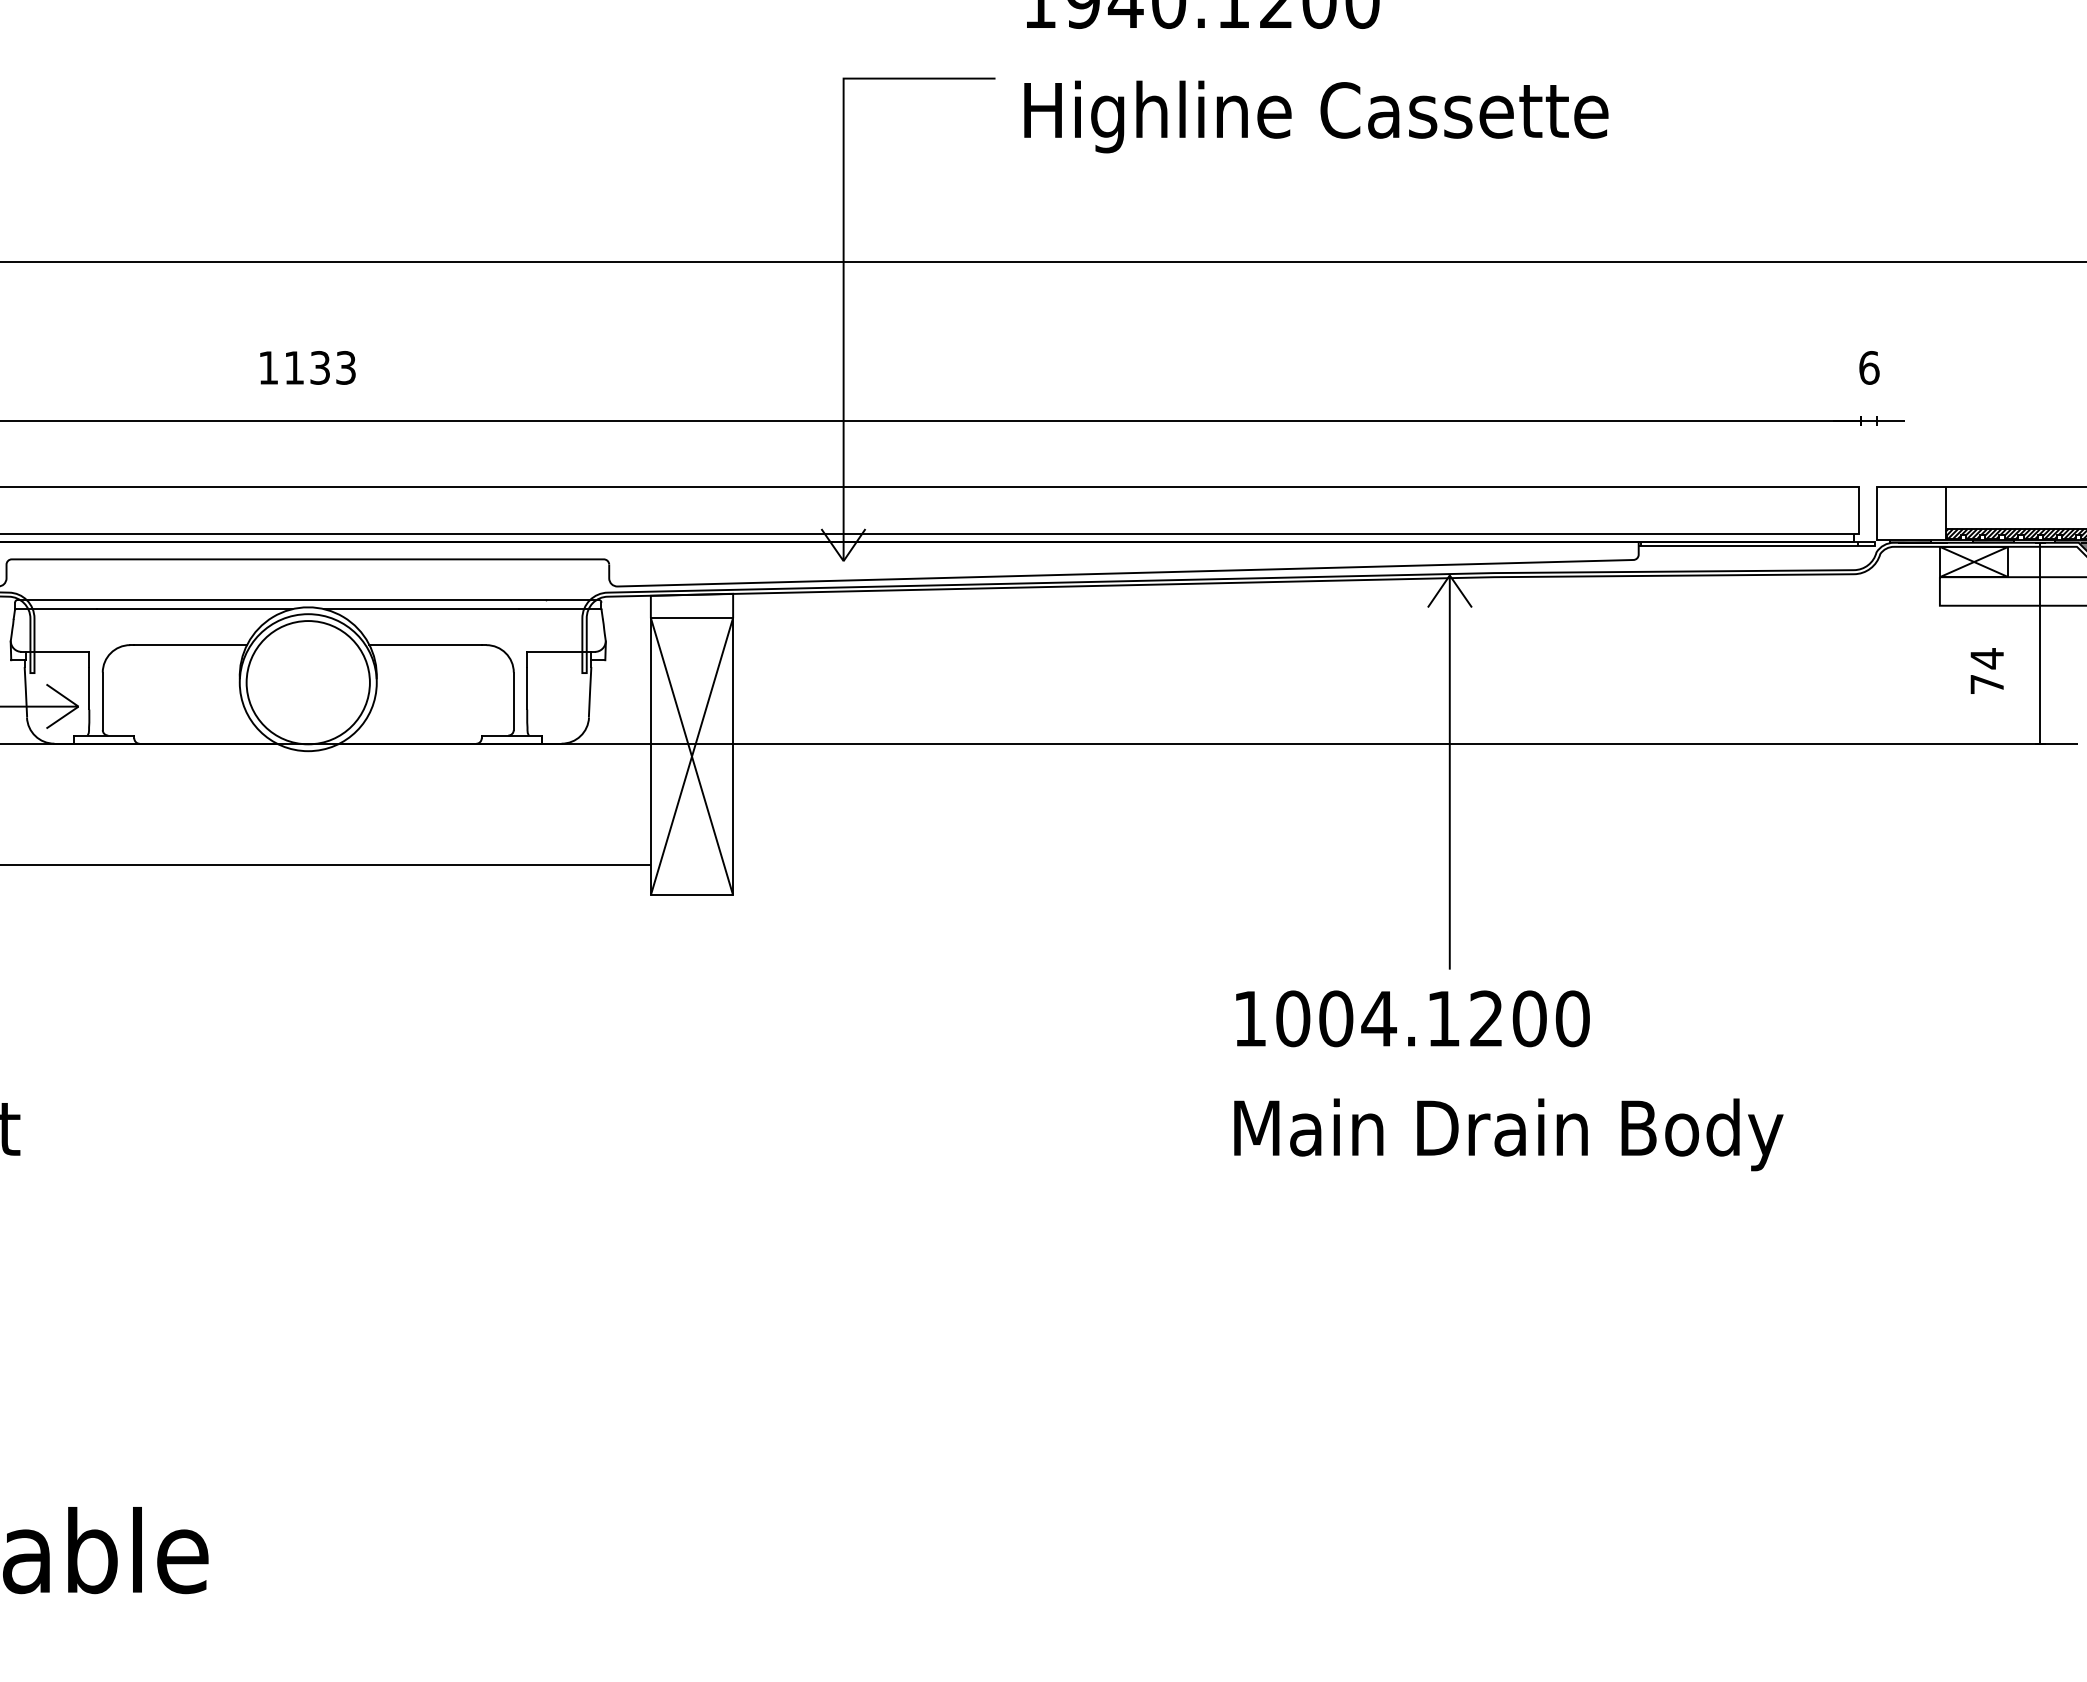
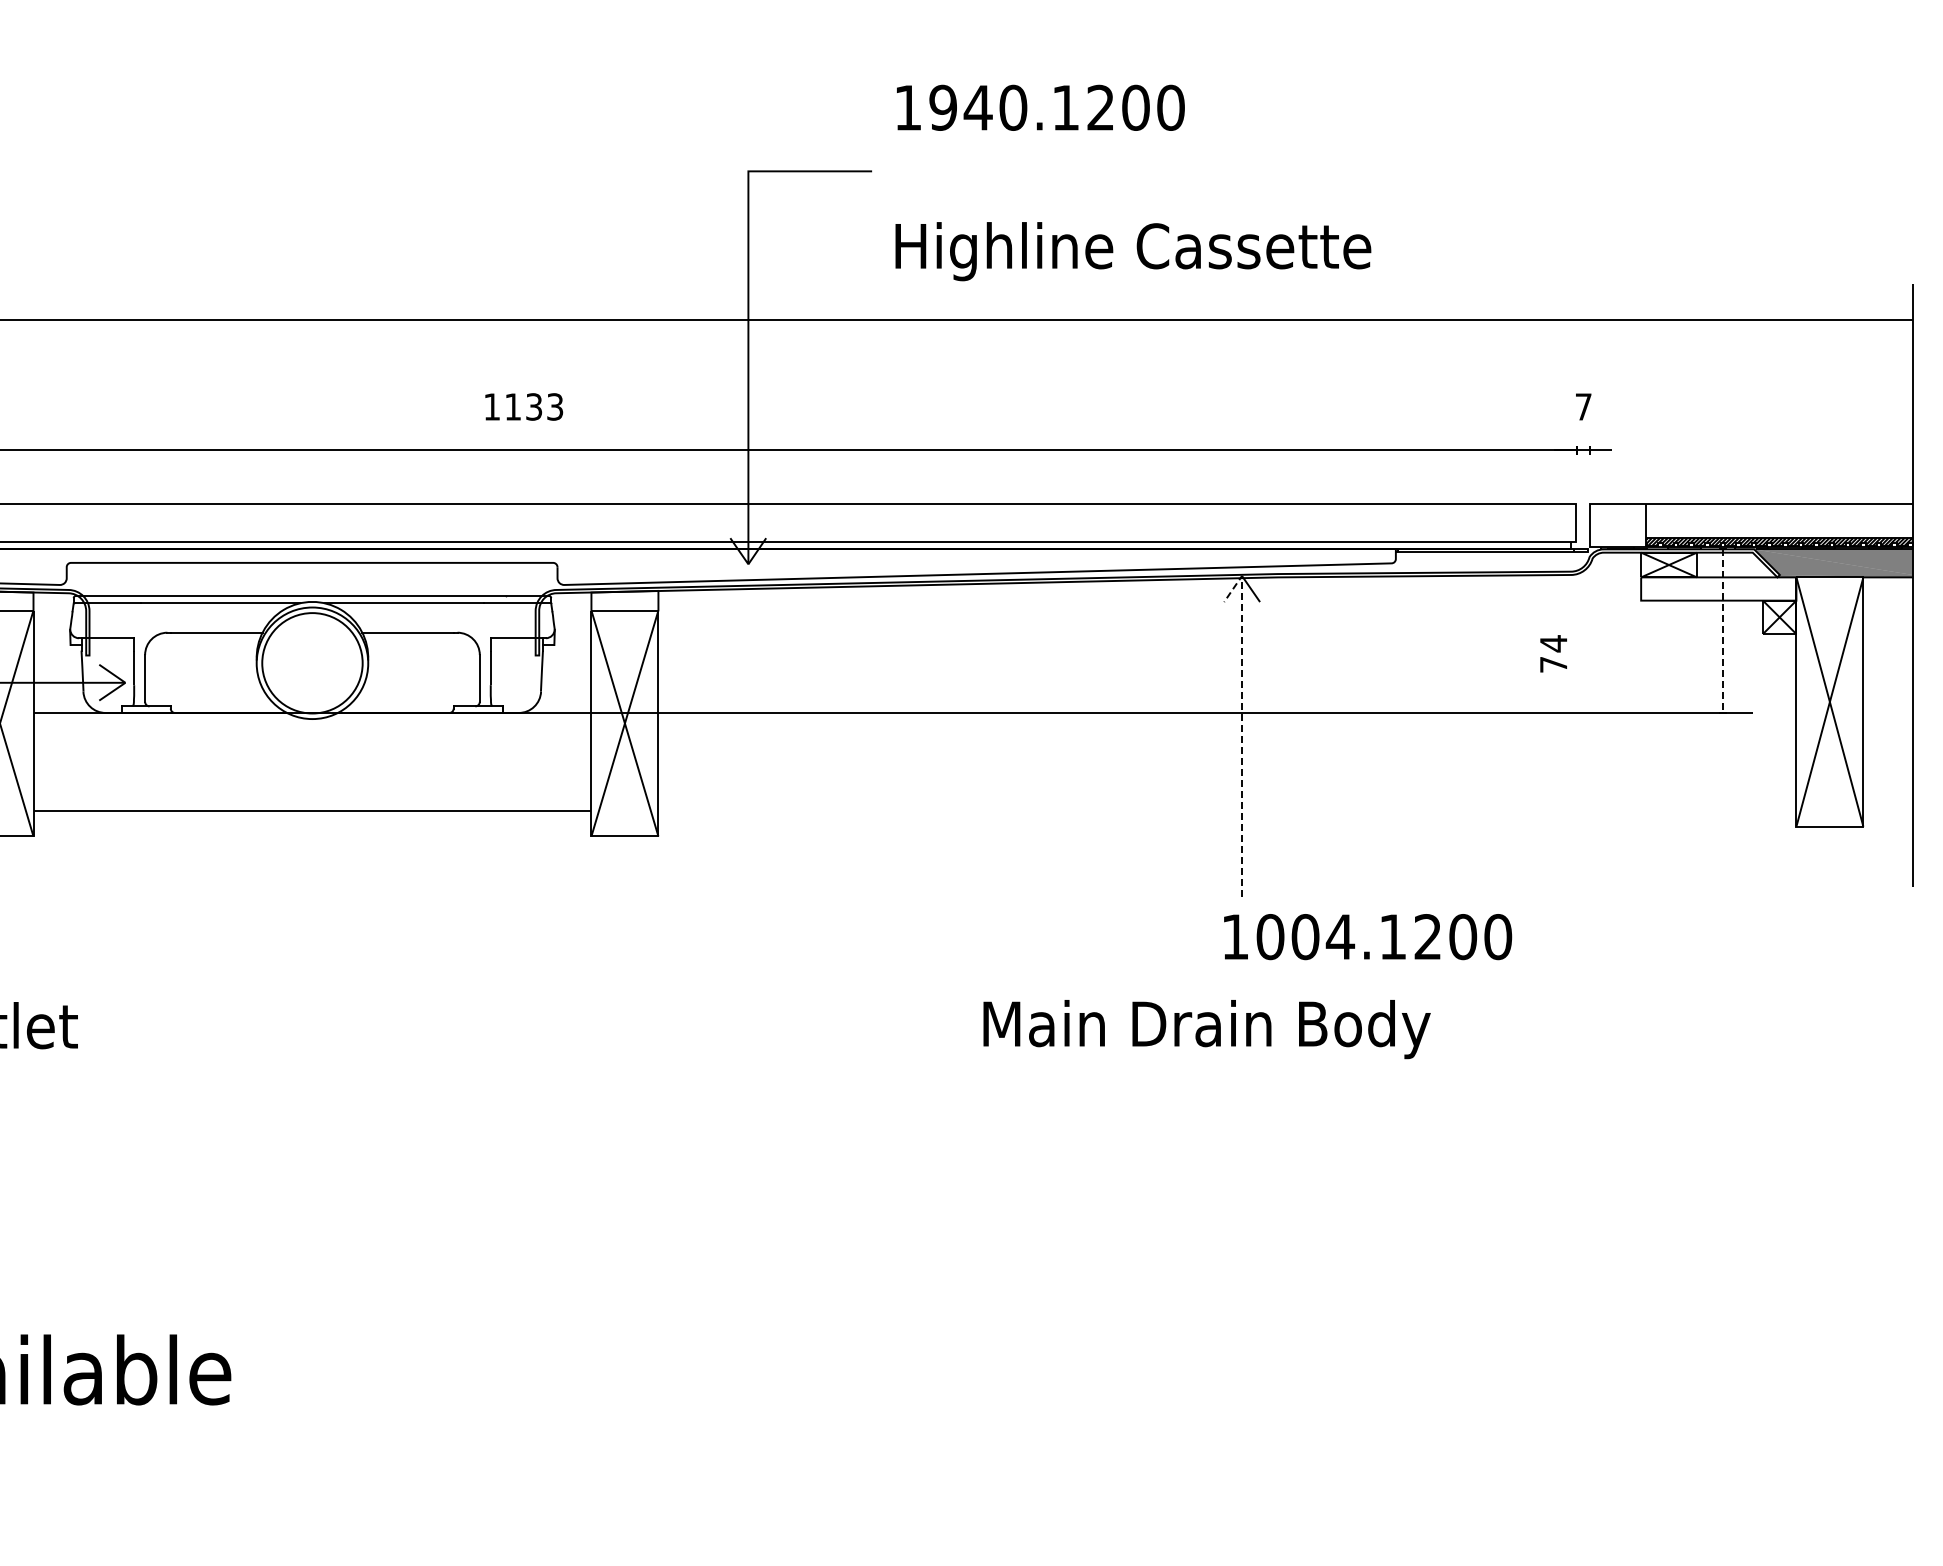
text: (1316, 116) -> (1133, 251), moved
text: (308, 367) -> (524, 406), moved
text: (1869, 367) -> (1583, 406), 6 -> 7
line: (2039, 643) -> (1722, 631), solid -> dashed
text: (1986, 670) -> (1553, 653), moved
line: (1450, 751) -> (1242, 719), solid -> dashed
text: (1413, 1019) -> (1368, 937), moved
text: (1508, 1134) -> (1206, 1029), moved

